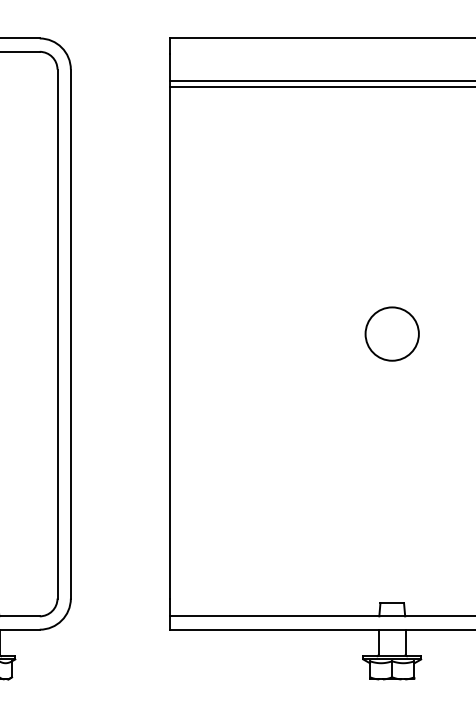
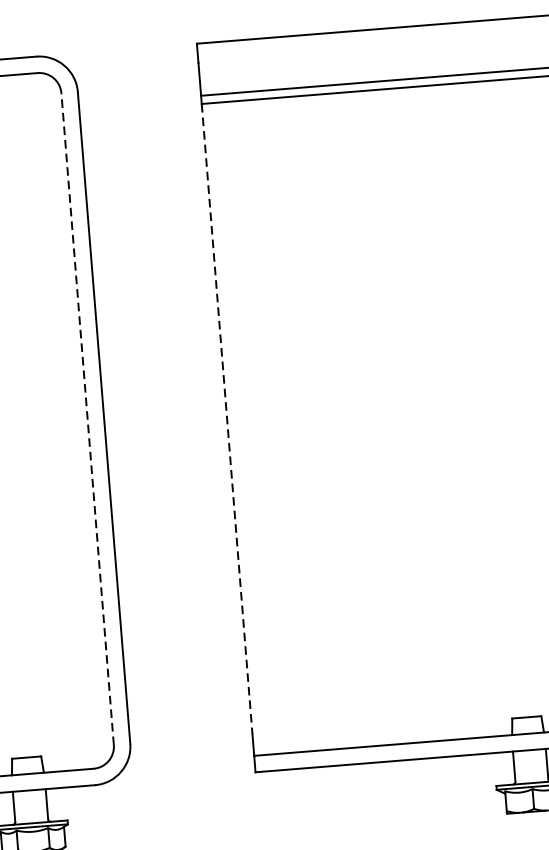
line: (57, 333) -> (87, 418), solid -> dashed
circle: (391, 333) -> (499, 385), removed
line: (169, 342) -> (226, 418), solid -> dashed

